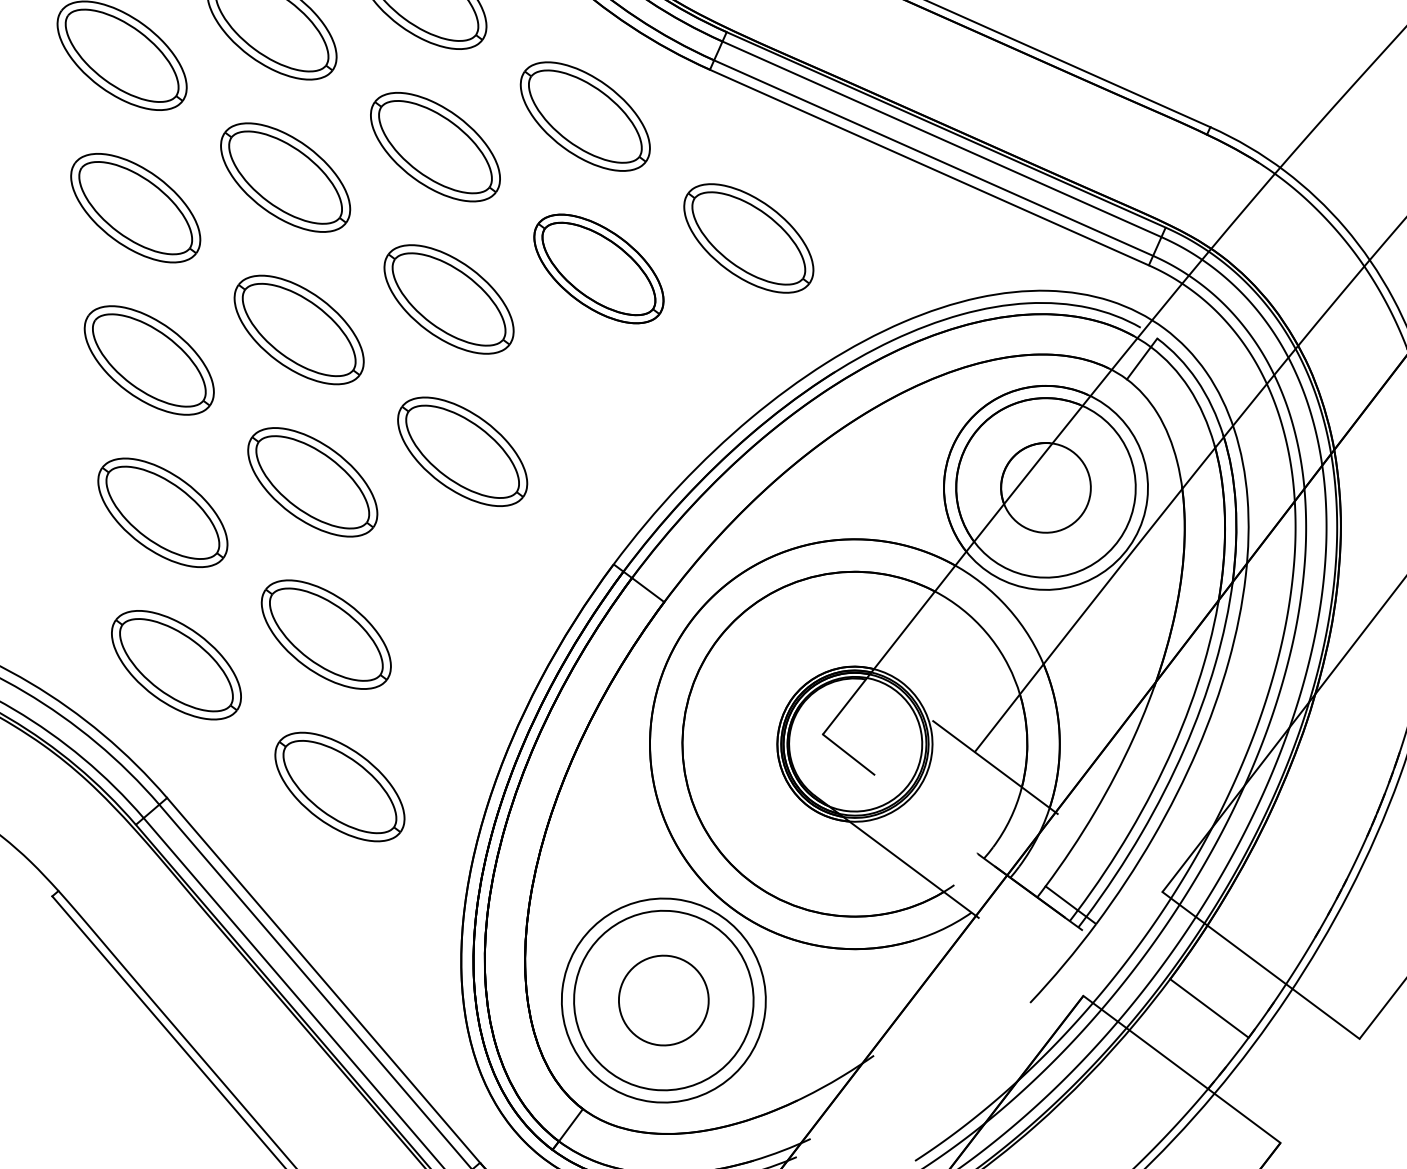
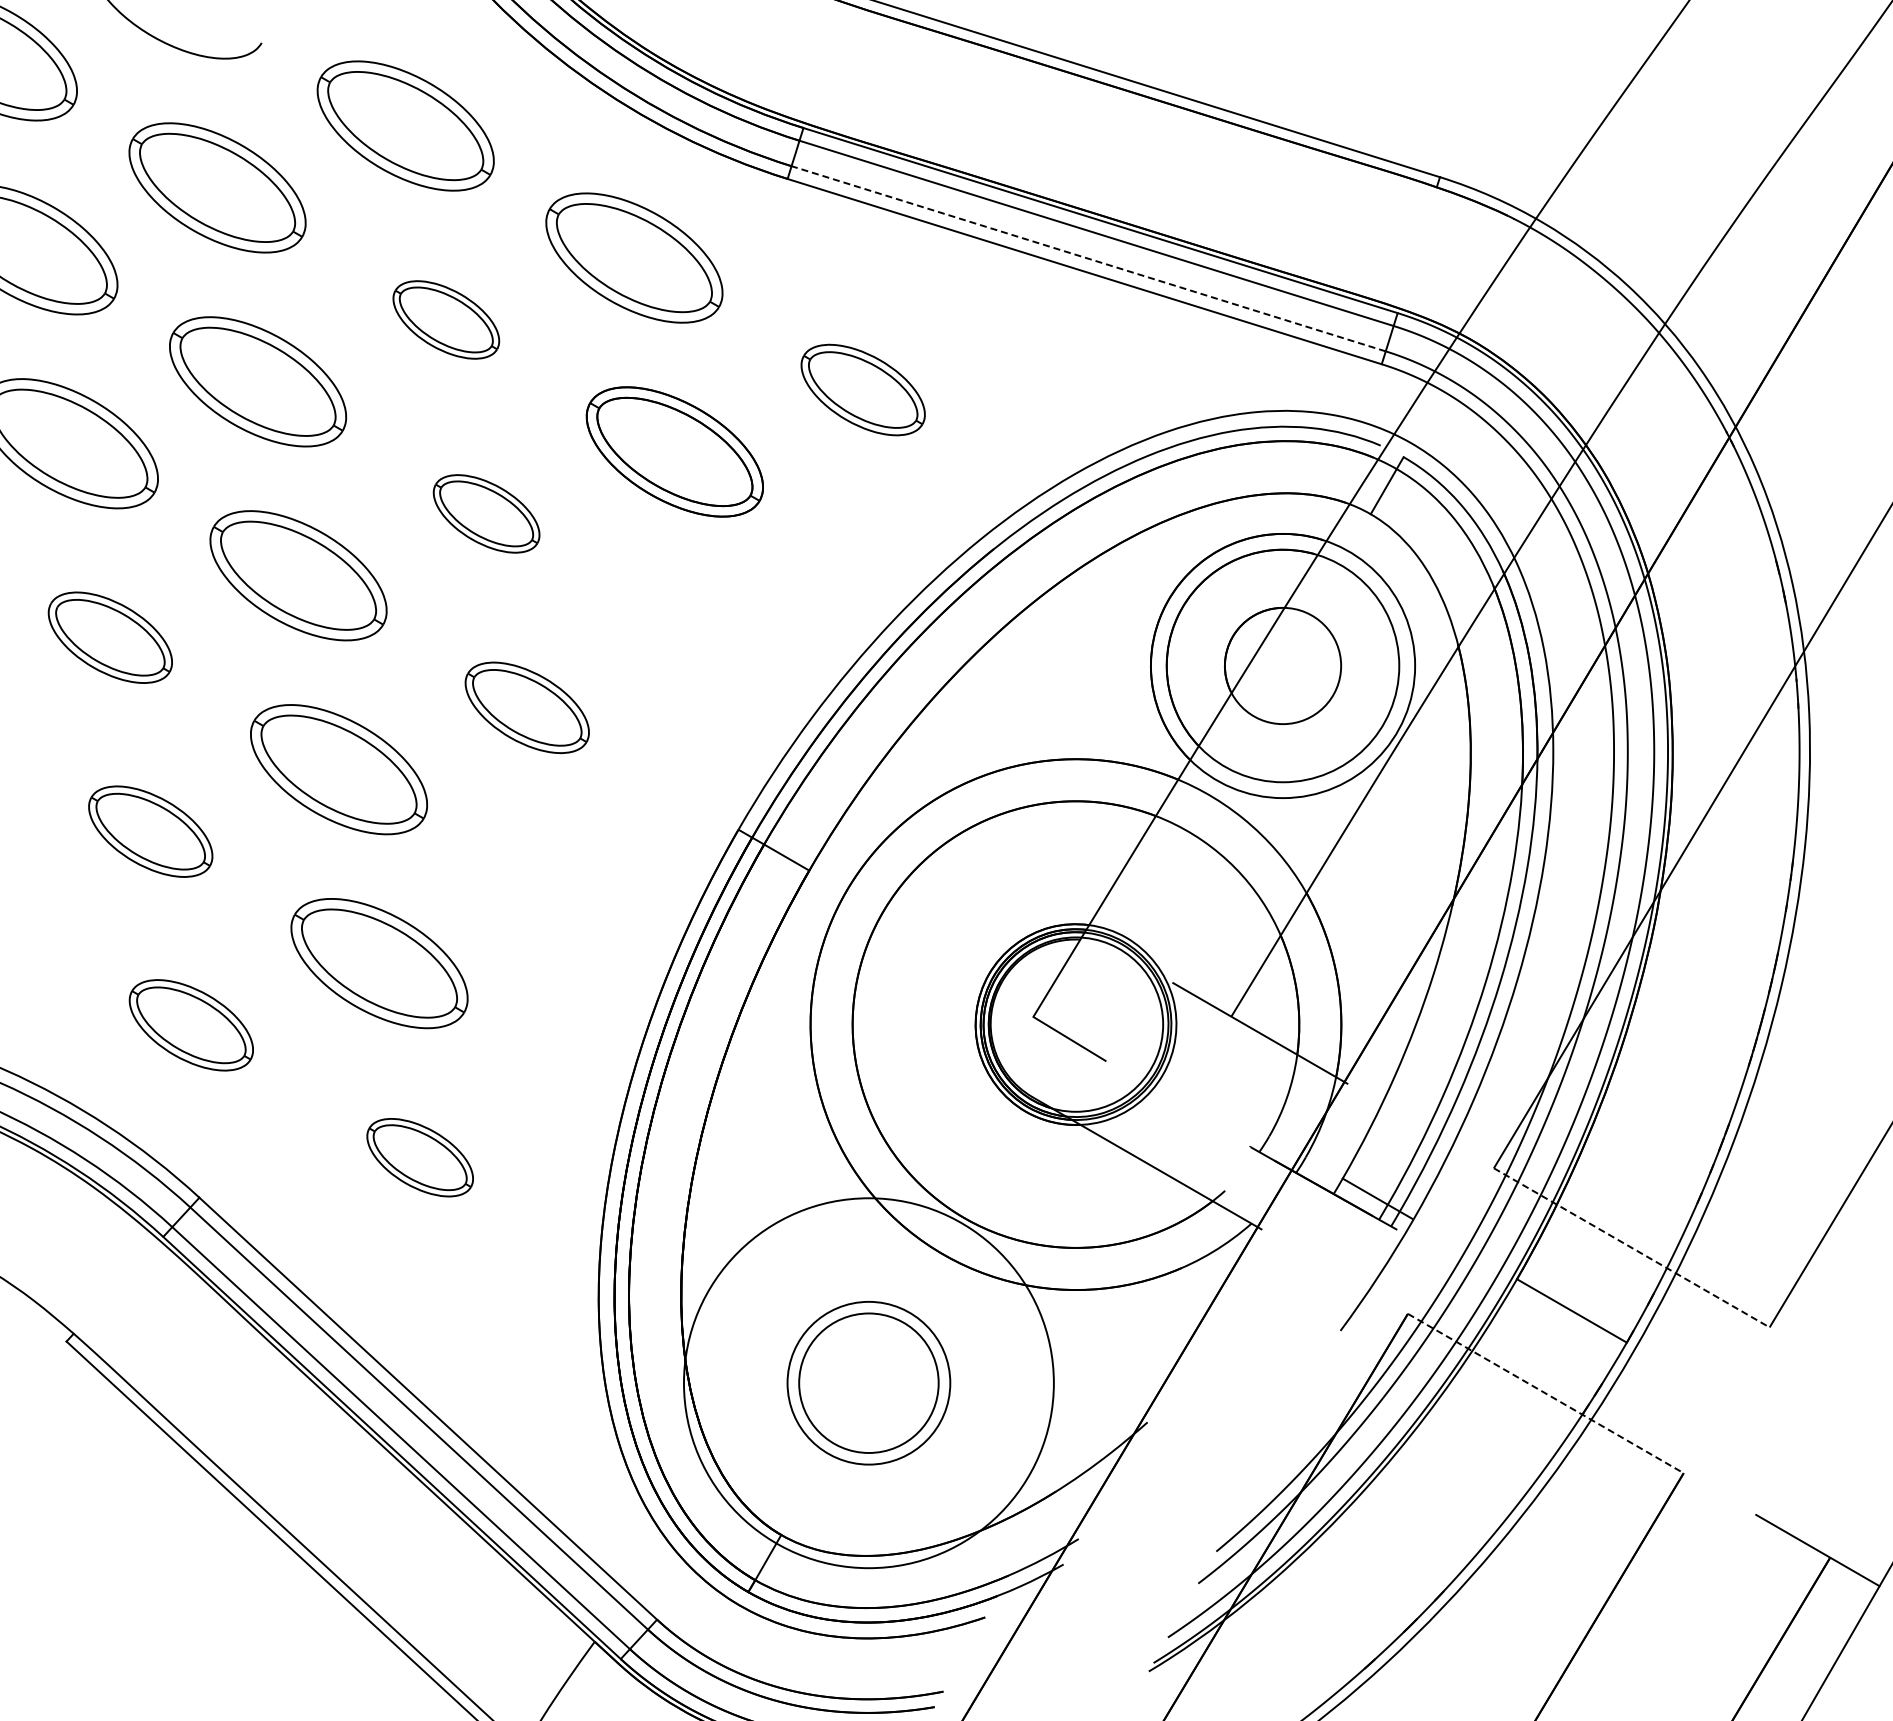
part: (435, 146) -> (446, 319), size x0.6
line: (933, 157) -> (1088, 258), solid -> dashed
part: (749, 238) -> (863, 389), size x0.7
part: (448, 299) -> (486, 513), size x0.6
part: (149, 360) -> (110, 637), size x0.7
part: (462, 451) -> (527, 707), size x0.7
part: (162, 512) -> (150, 831), size x0.7
part: (176, 664) -> (191, 1024), size x0.7
part: (340, 787) -> (420, 1157), size x0.6
line: (1261, 966) -> (1632, 1248), solid -> dashed
circle: (663, 999) -> (868, 1382), size x0.6
circle: (663, 1000) -> (868, 1383), size x1.4
circle: (663, 1000) -> (868, 1383), size x1.4
line: (1182, 1069) -> (1546, 1393), solid -> dashed

